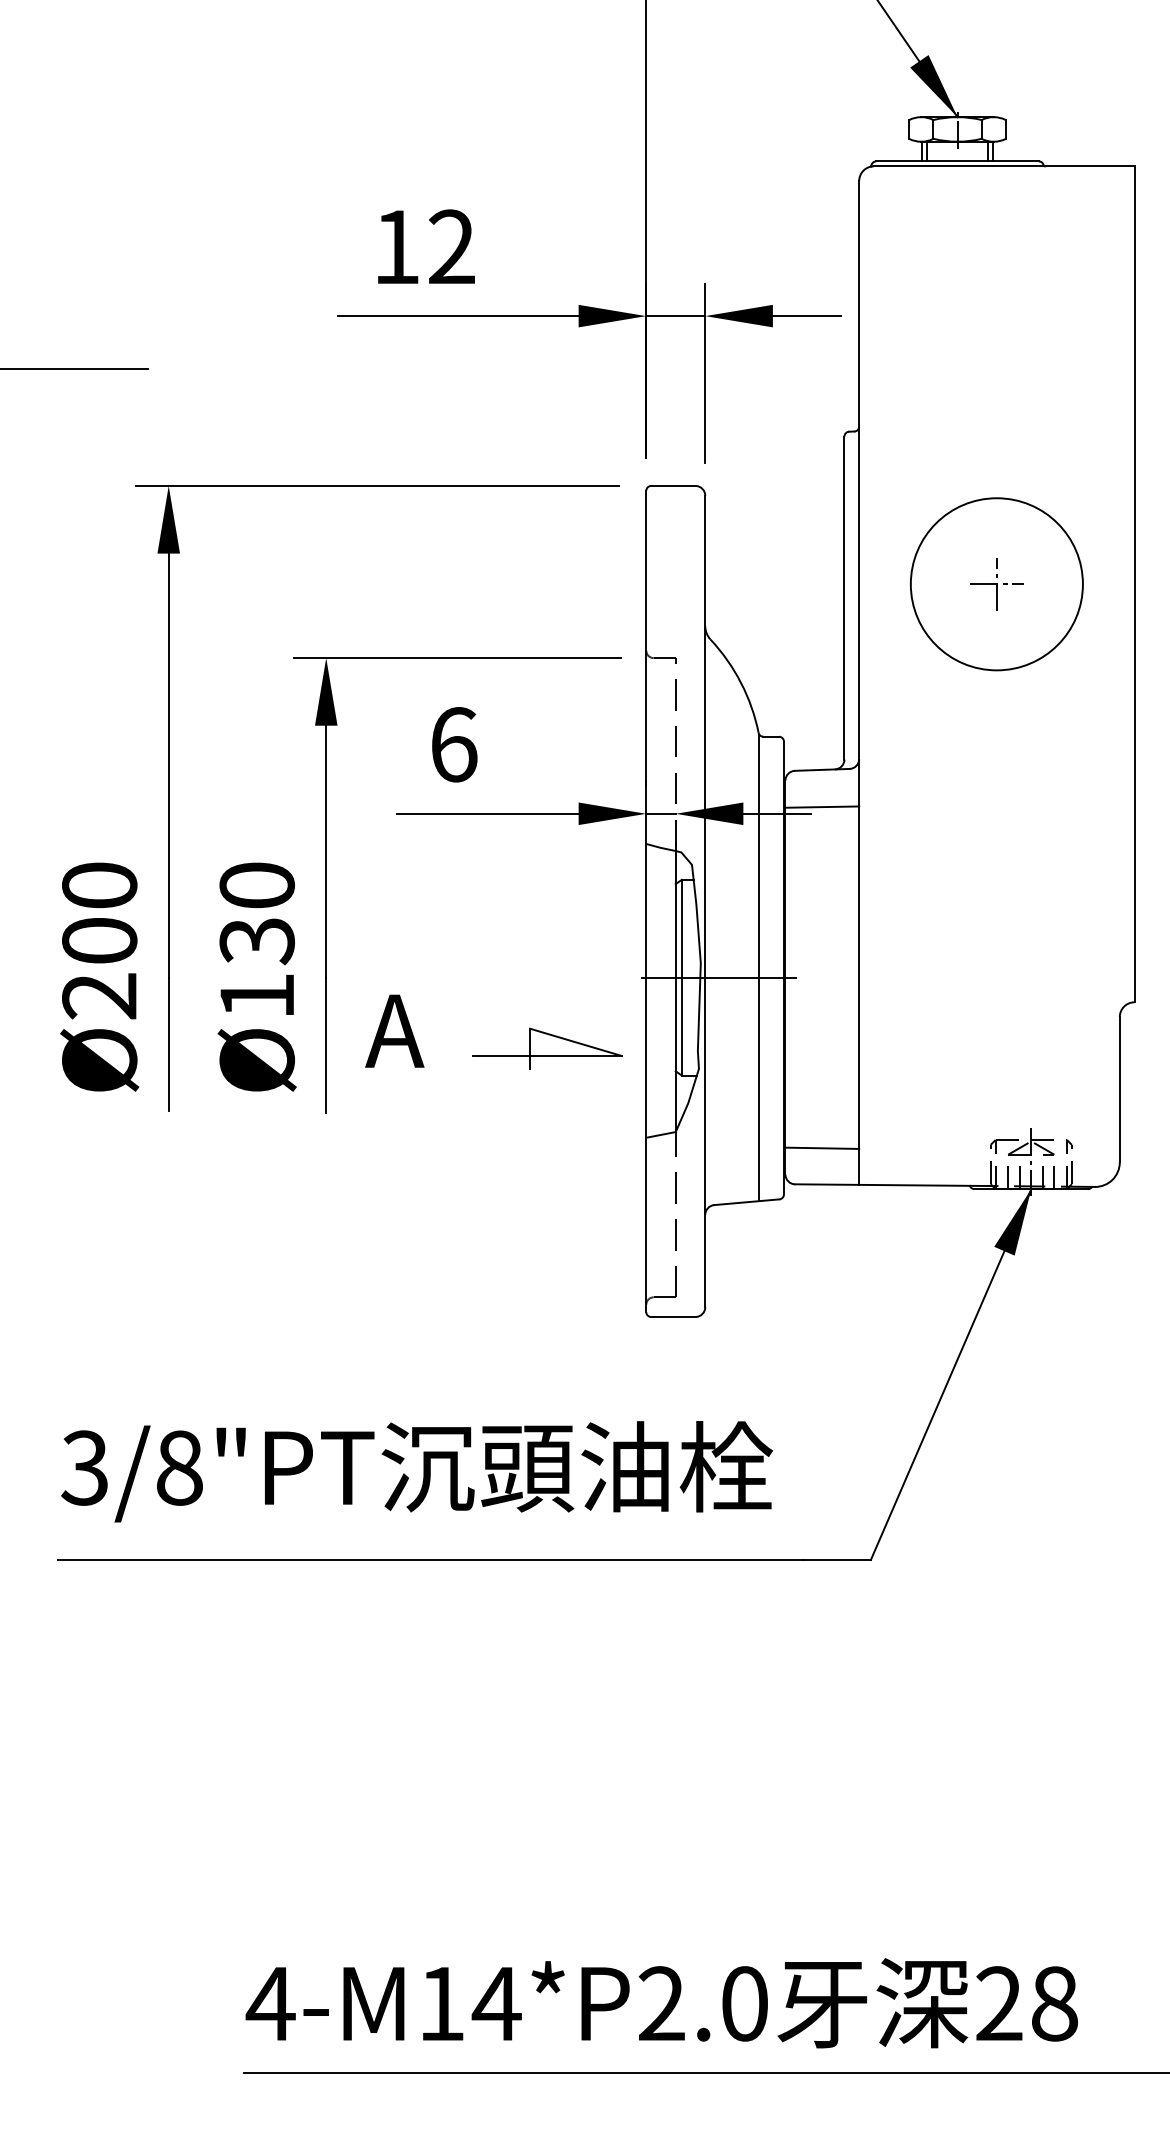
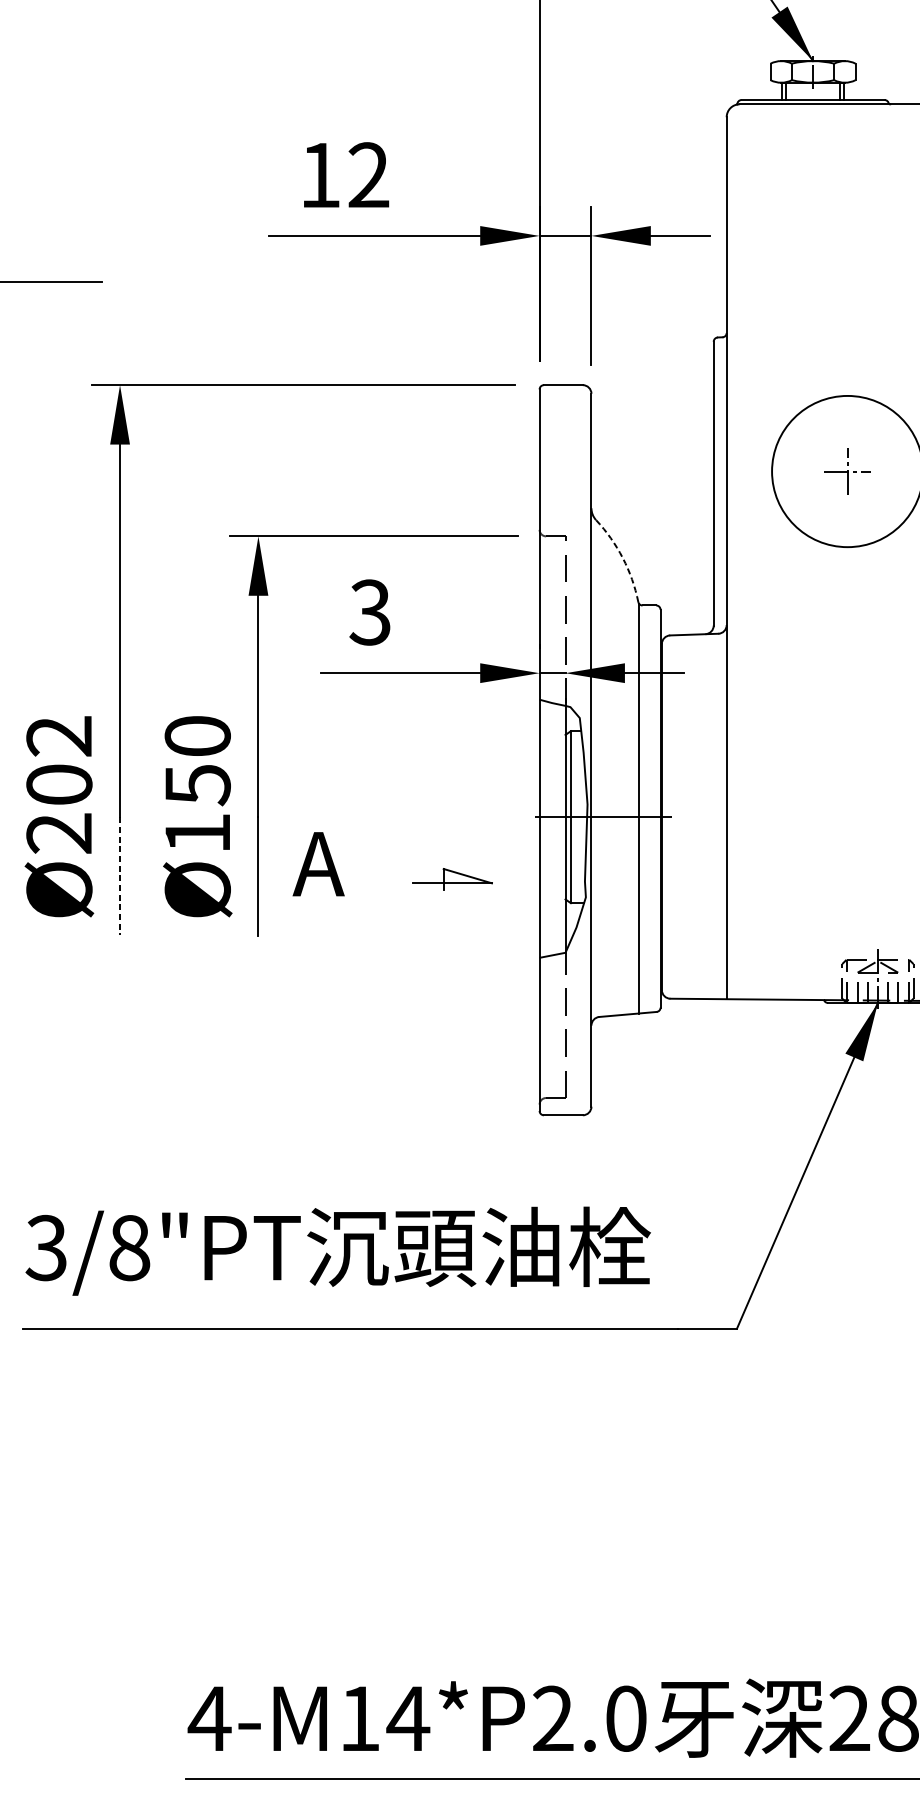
arc: (741, 682) -> (623, 557), solid -> dashed
text: (453, 744) -> (370, 612), 6 -> 3
line: (822, 806) -> (694, 666), removed
text: (99, 885) -> (59, 736), Ø200 -> Ø202
text: (256, 941) -> (197, 785), Ø130 -> Ø150
line: (168, 1044) -> (119, 875), solid -> dashed
part: (547, 1048) -> (452, 879), size x0.6
line: (822, 1147) -> (694, 966), removed

